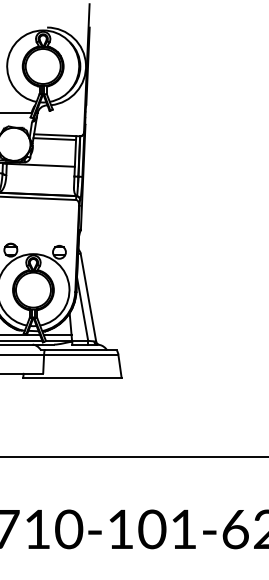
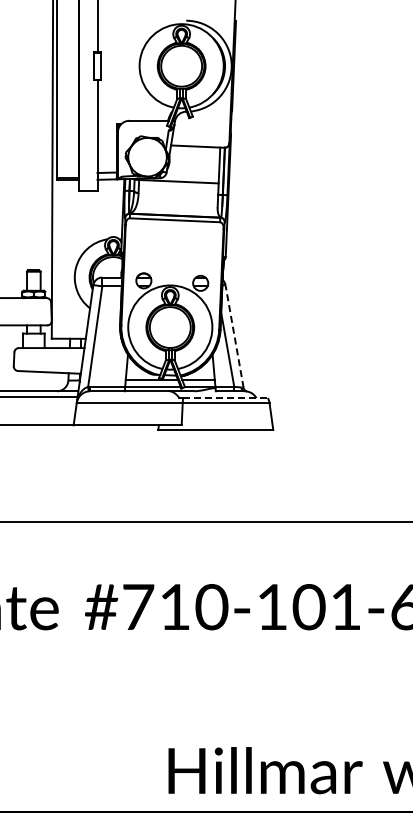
line: (55, 138) -> (195, 150), removed
line: (88, 296) -> (234, 335), solid -> dashed
line: (81, 350) -> (226, 398), solid -> dashed

